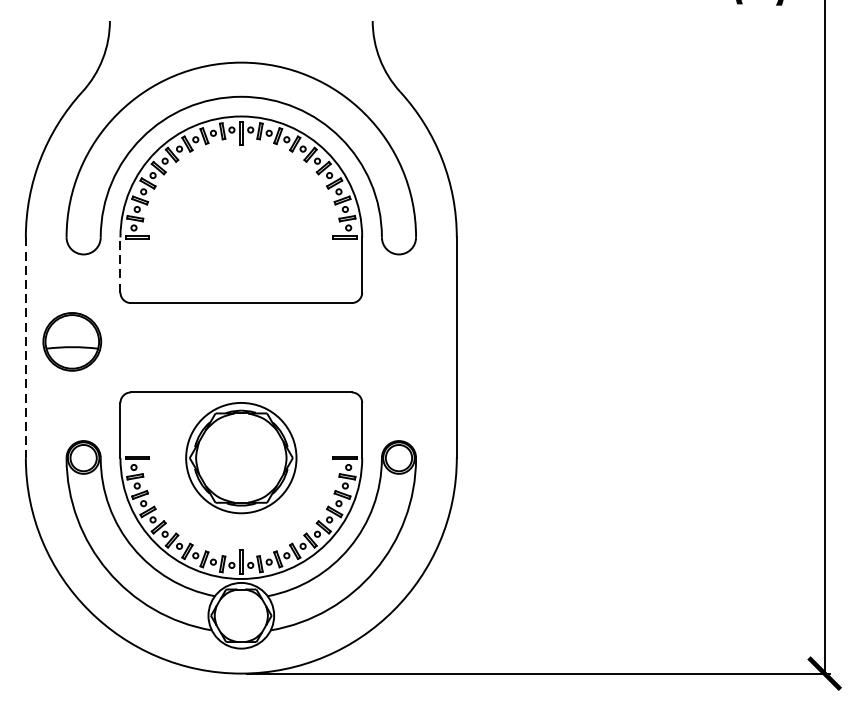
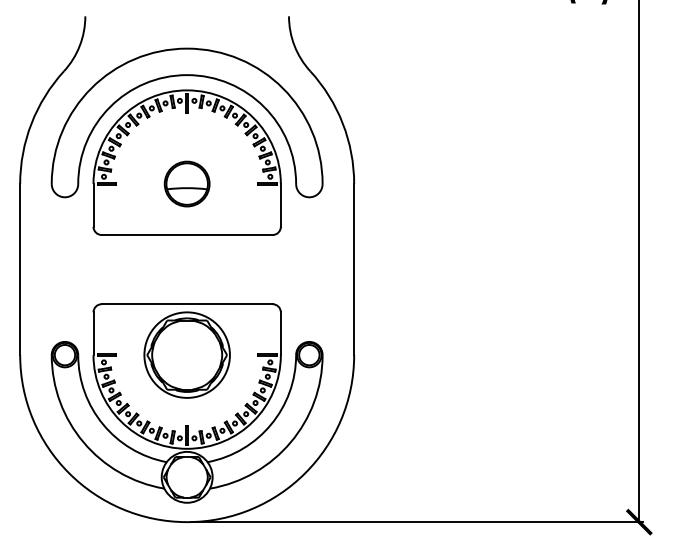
line: (120, 263) -> (93, 204), dashed -> solid
part: (71, 341) -> (186, 183), moved
line: (26, 347) -> (20, 269), dashed -> solid

